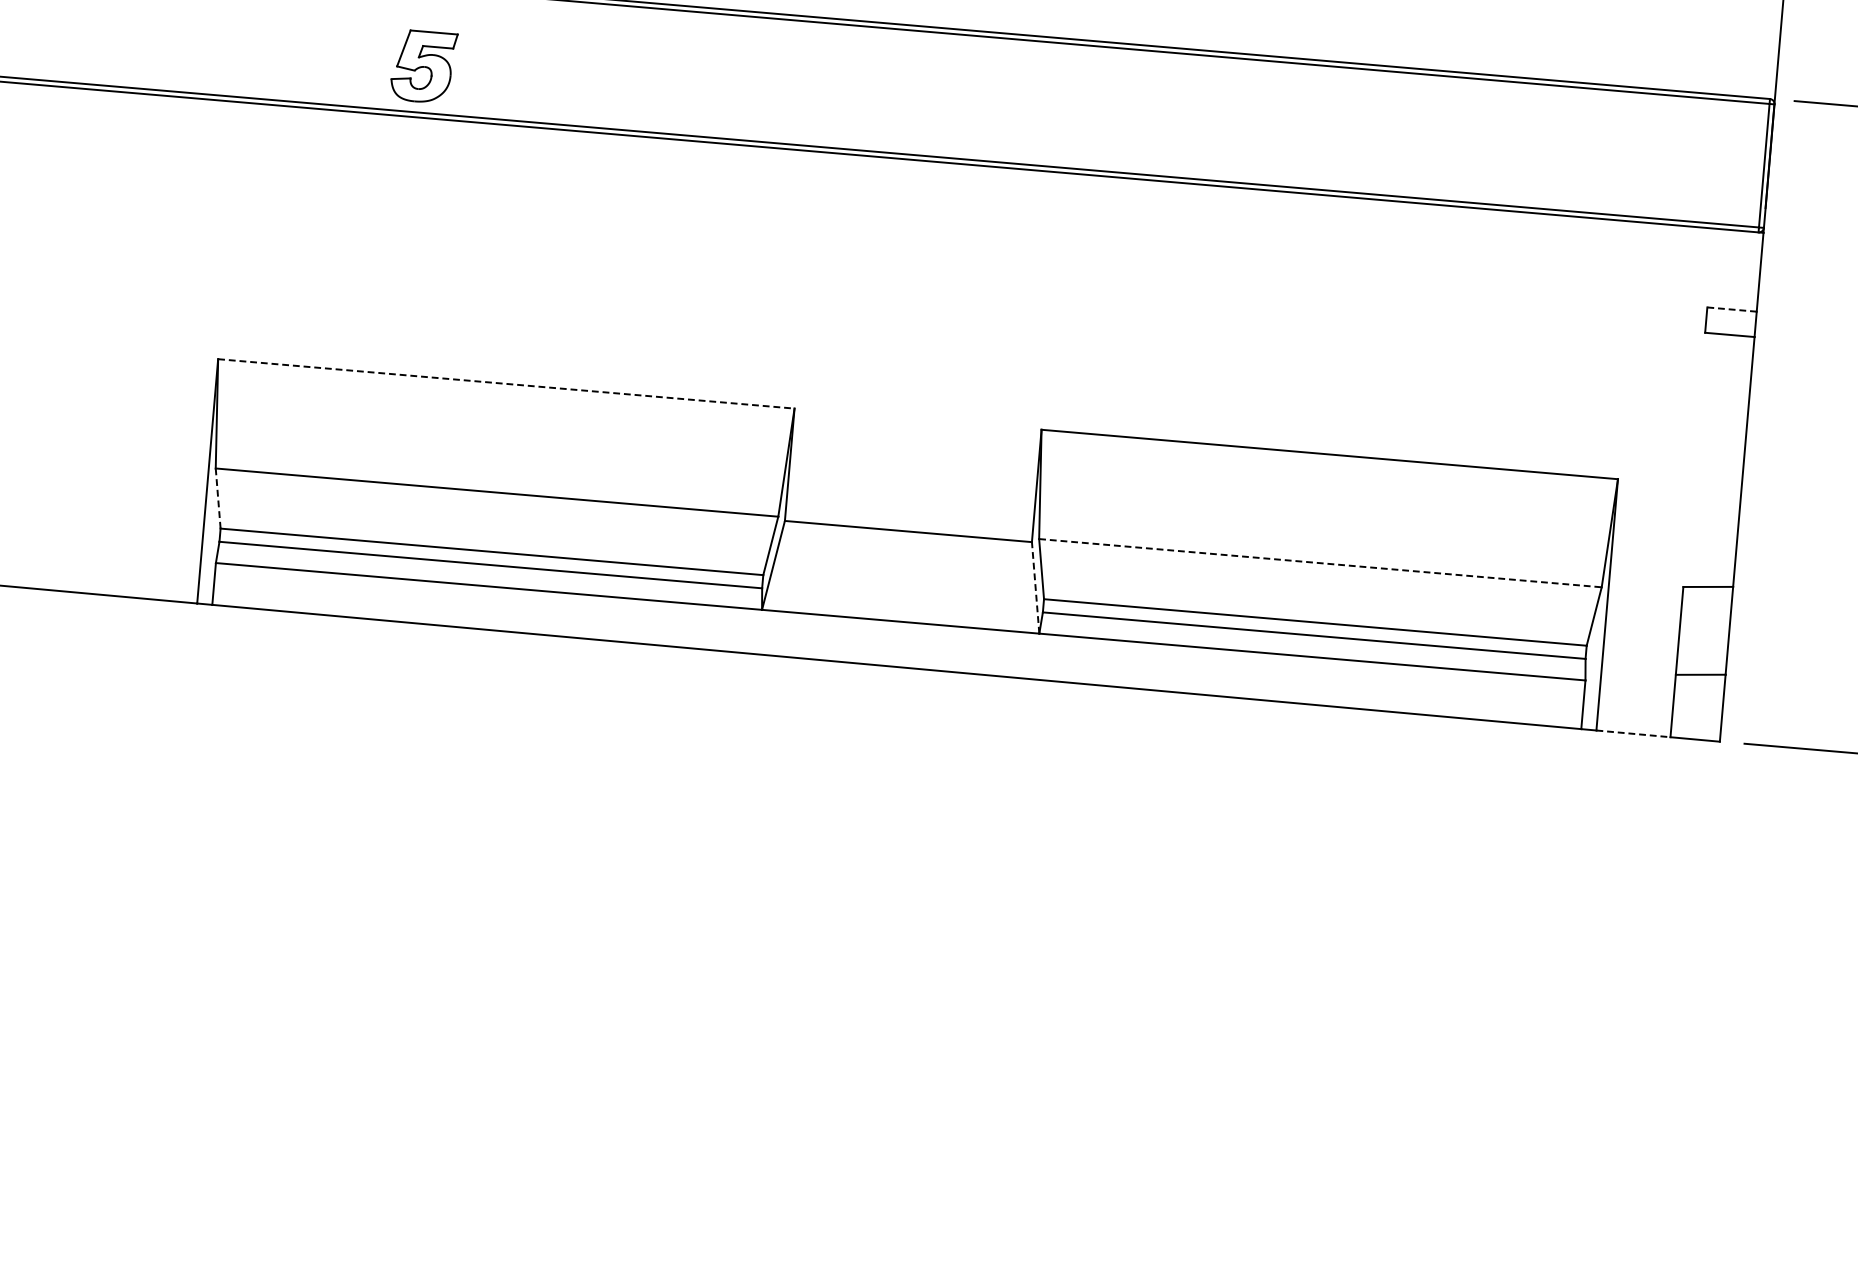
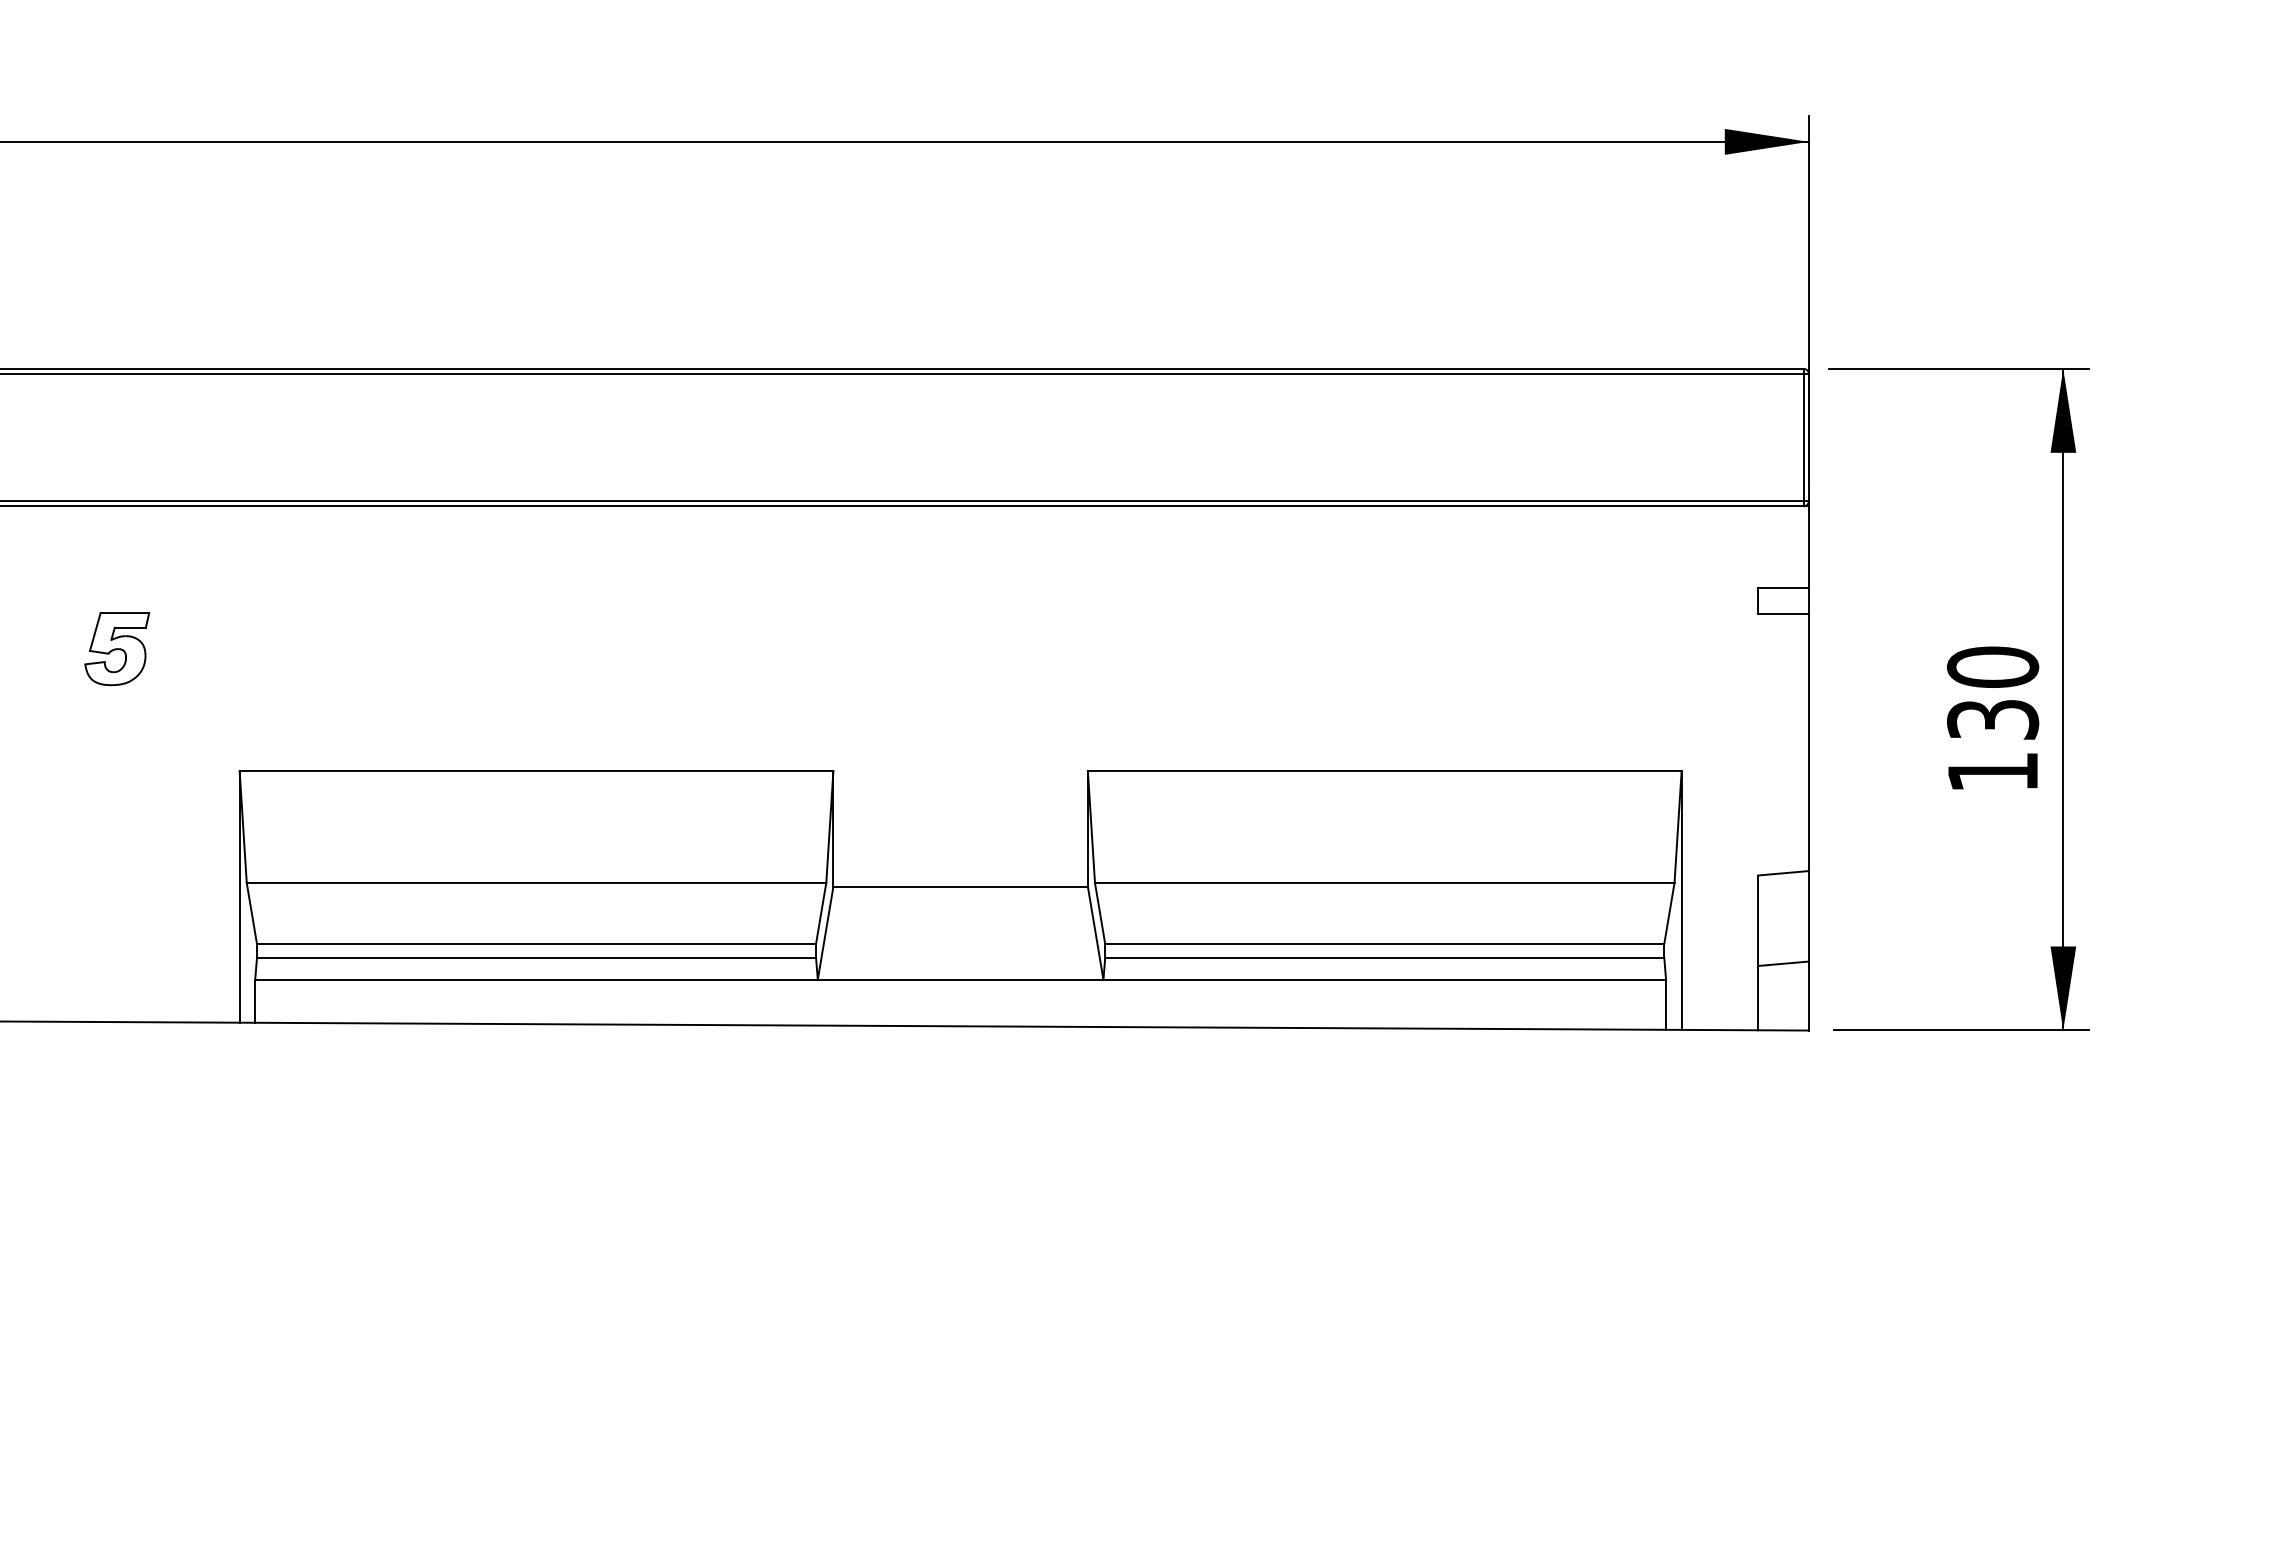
part: (423, 67) -> (117, 649), moved
line: (1732, 309) -> (1783, 587), dashed -> solid
line: (506, 384) -> (536, 771), dashed -> solid
line: (217, 498) -> (251, 913), dashed -> solid
line: (1320, 562) -> (1384, 882), dashed -> solid
line: (1035, 587) -> (1095, 932), dashed -> solid
line: (1634, 734) -> (1720, 1030), dashed -> solid

